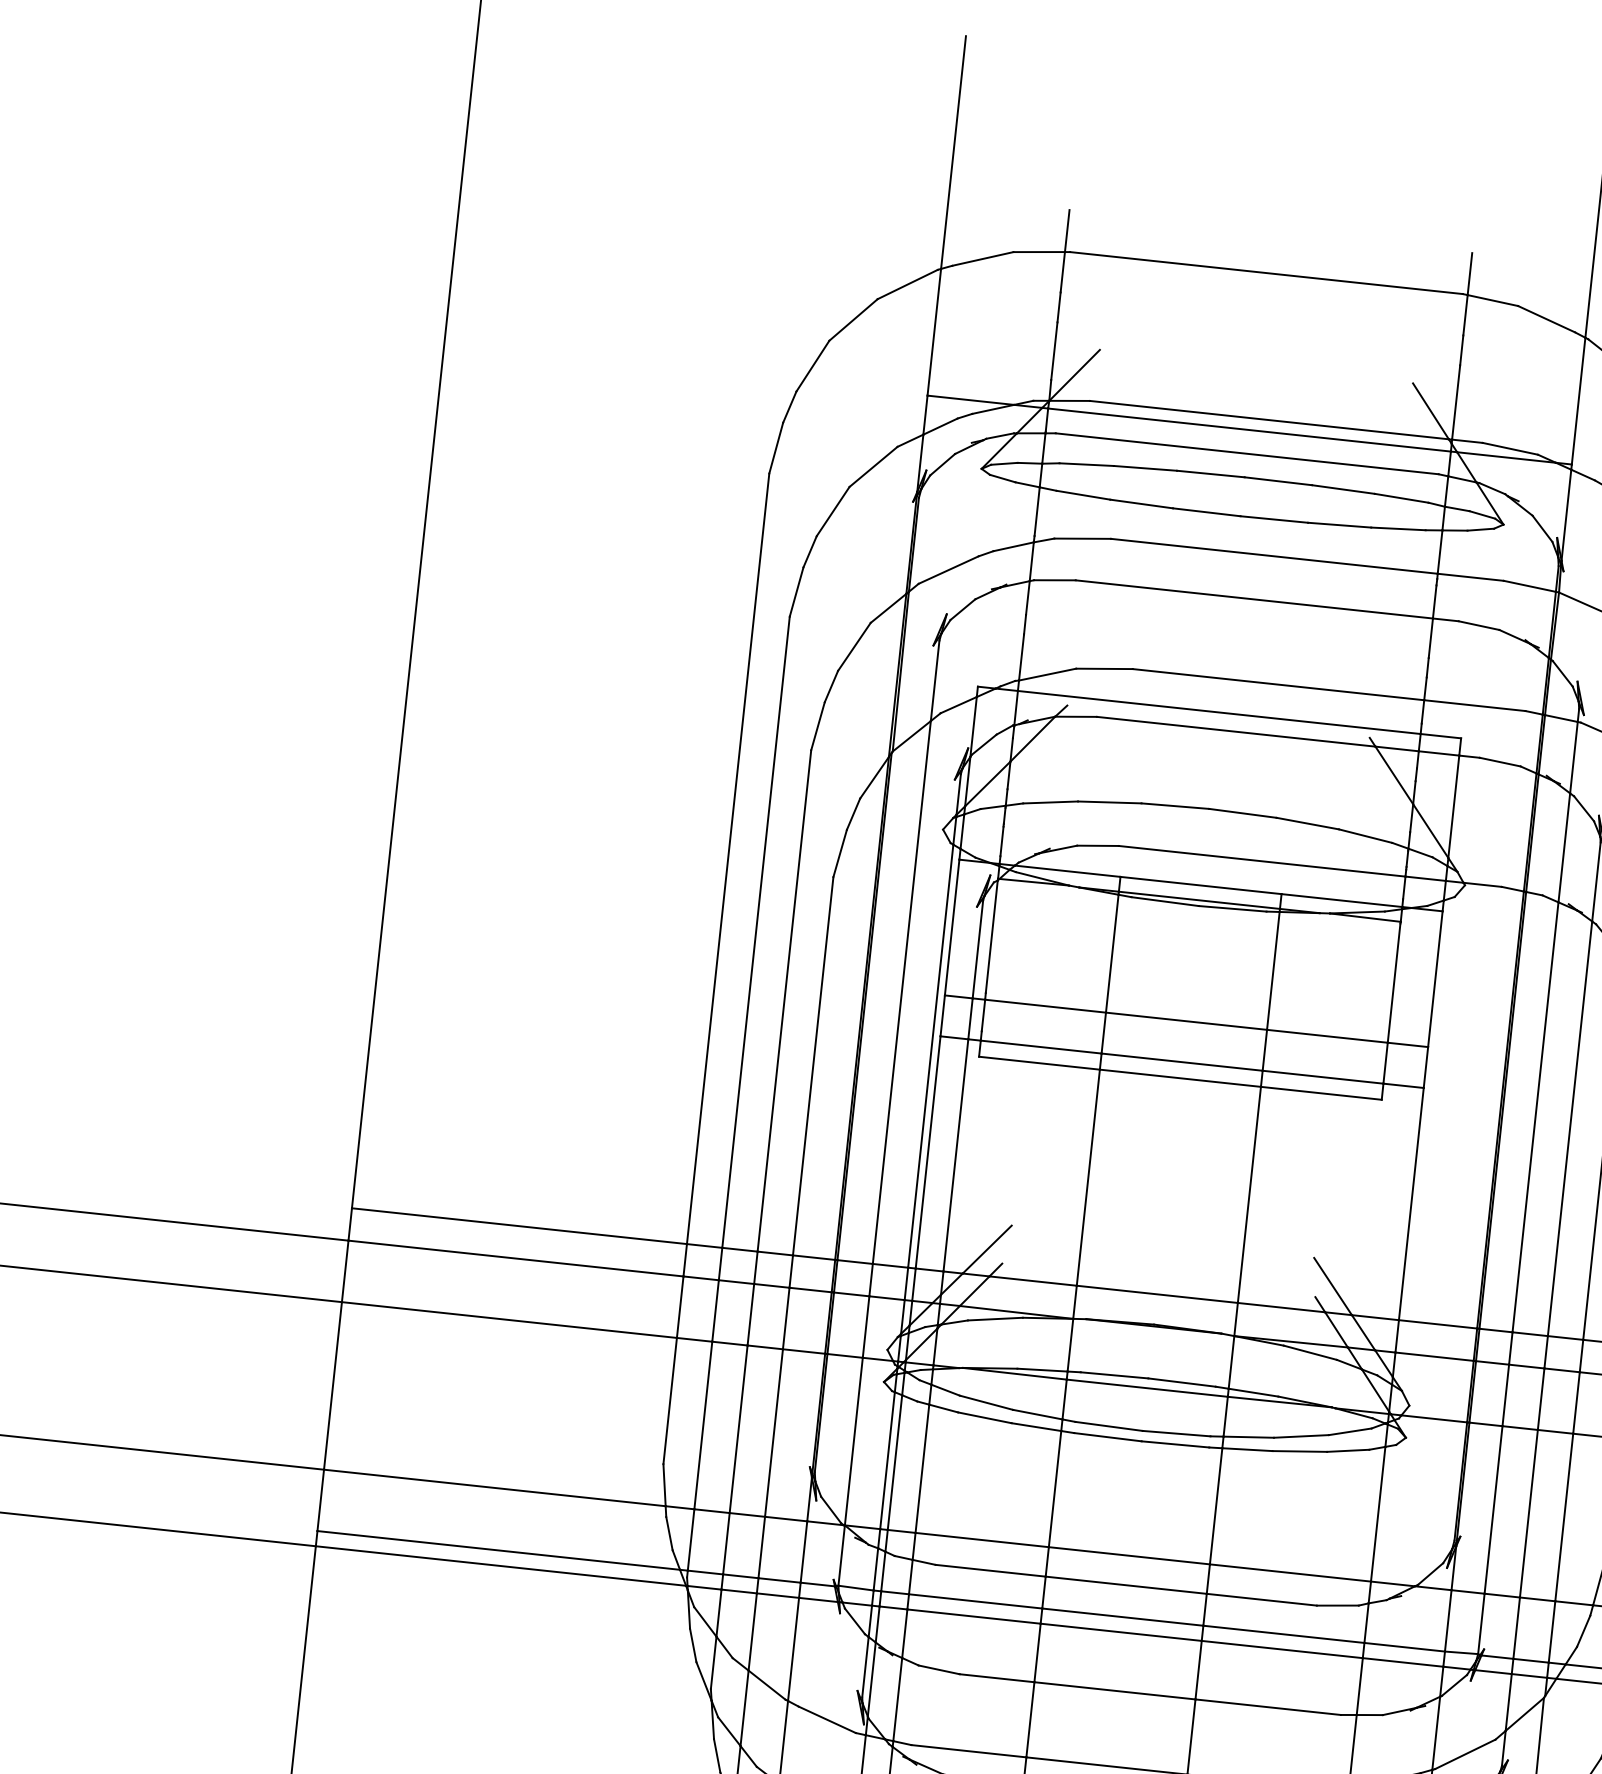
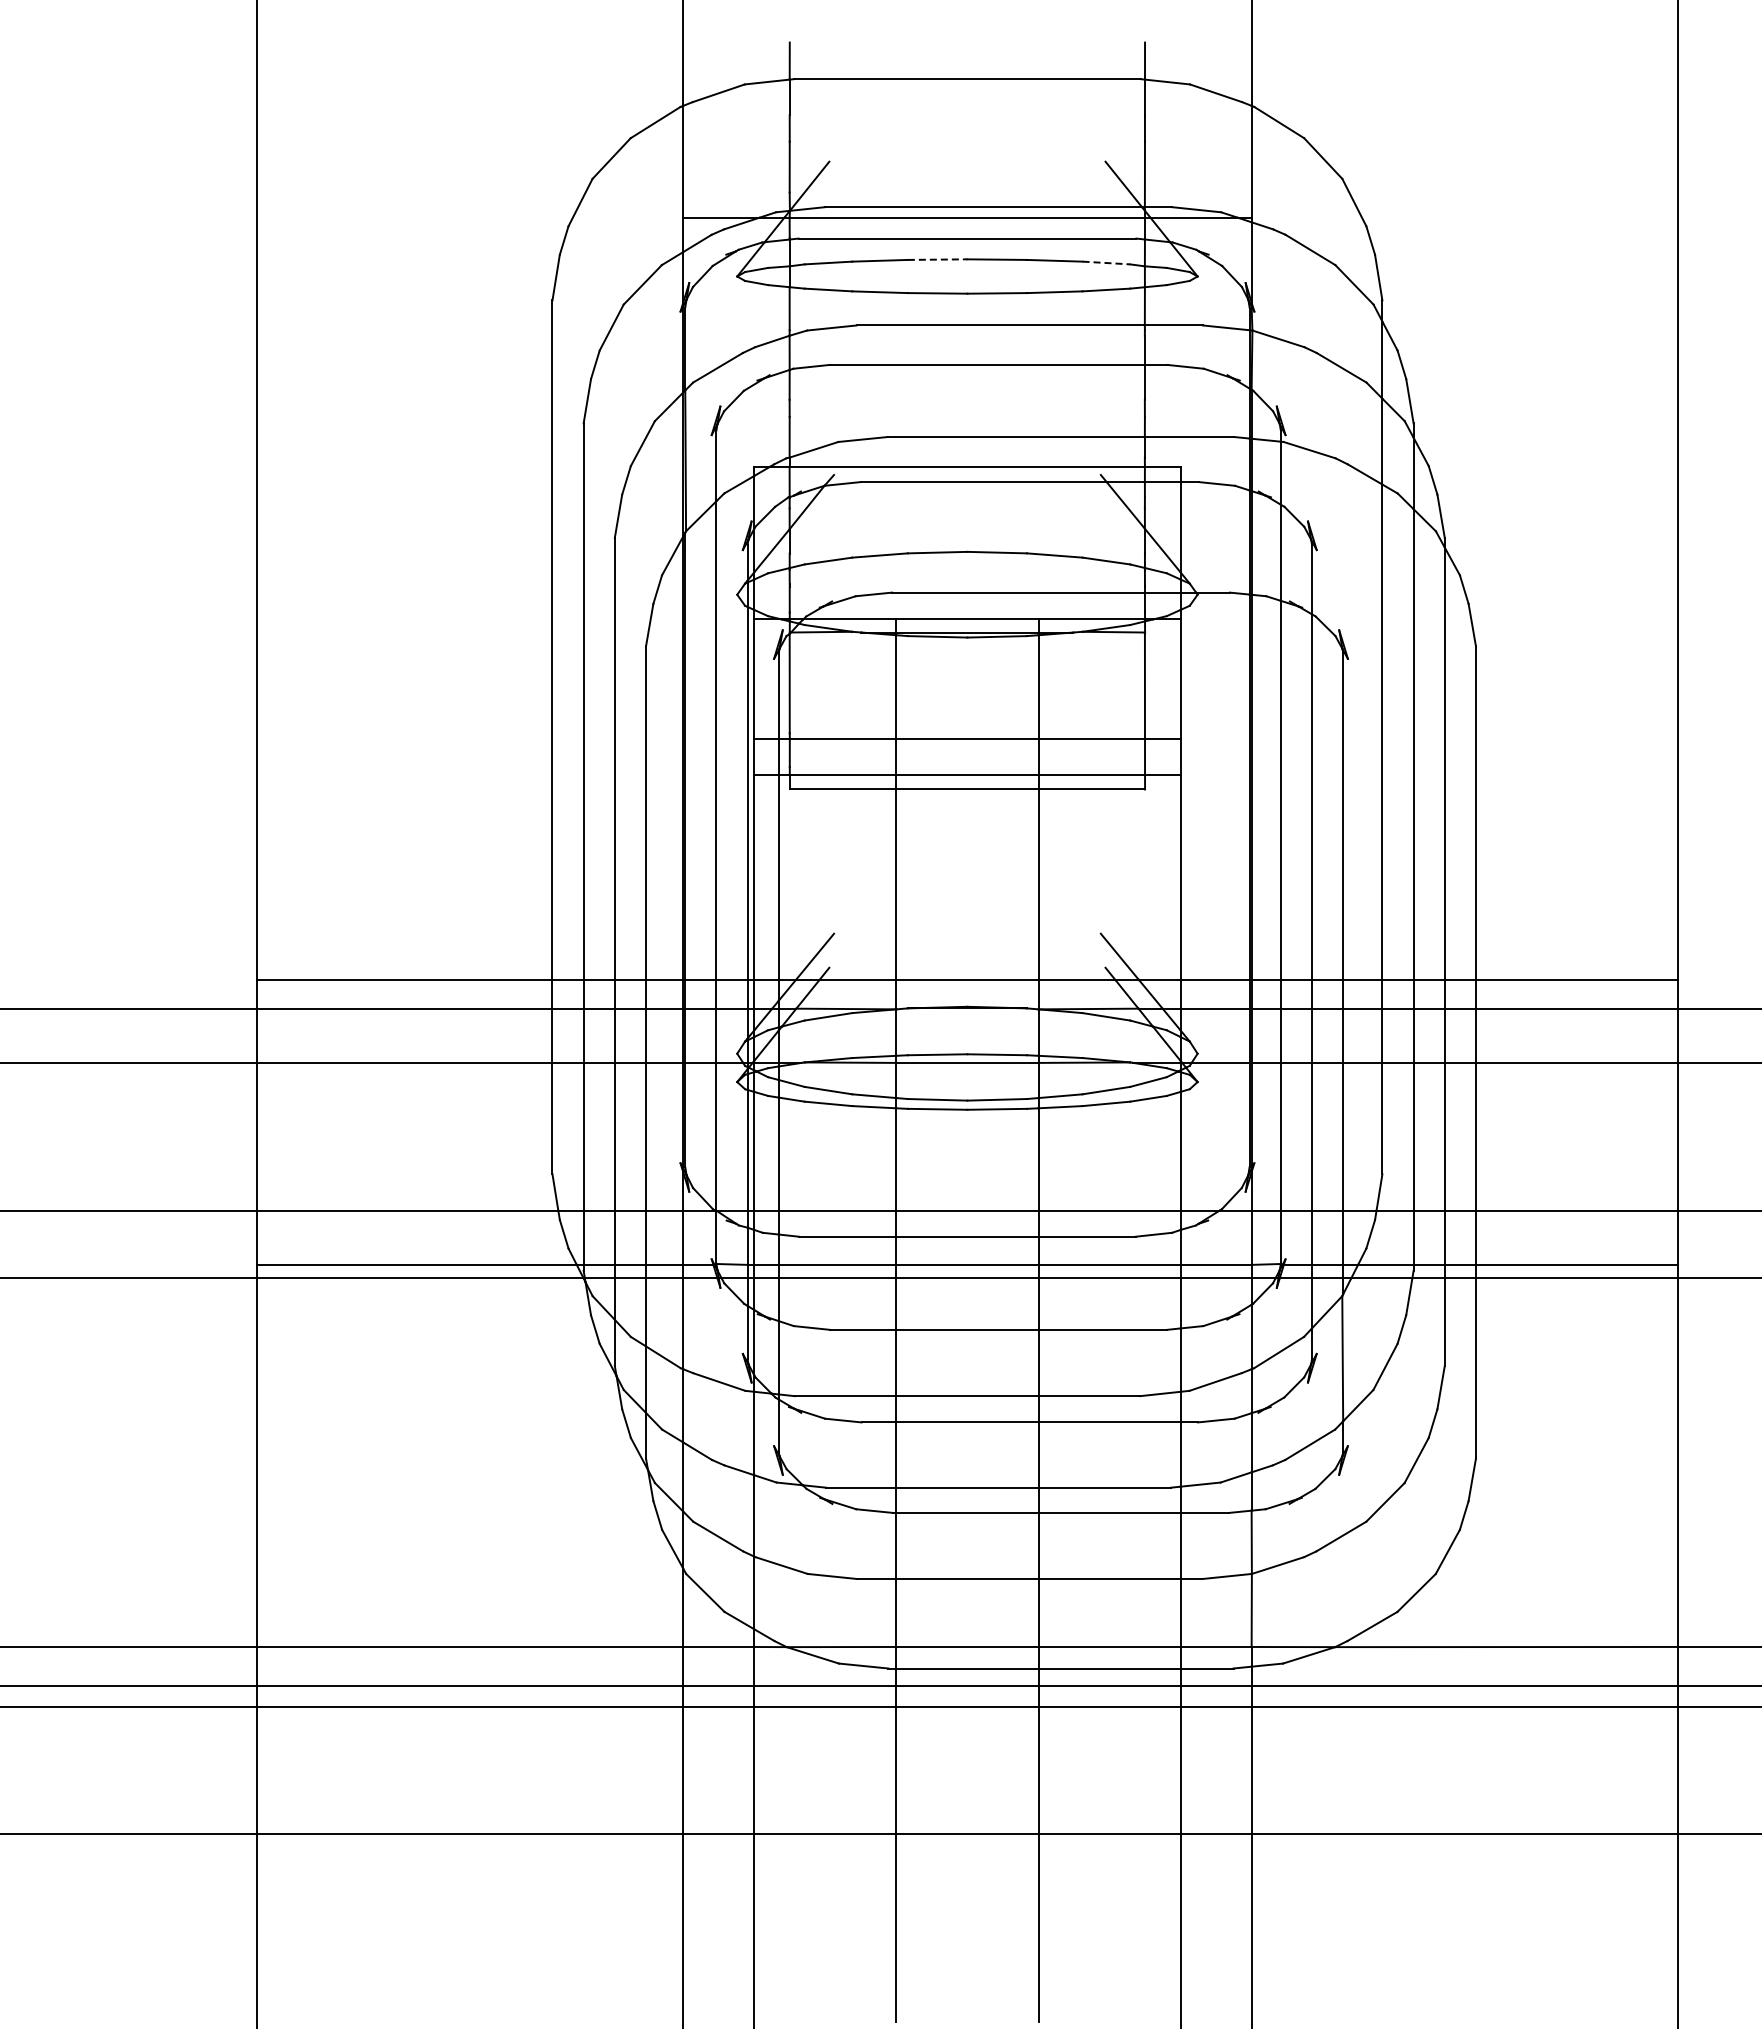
line: (1210, 473) -> (937, 259), solid -> dashed
line: (1401, 498) -> (1106, 263), solid -> dashed

